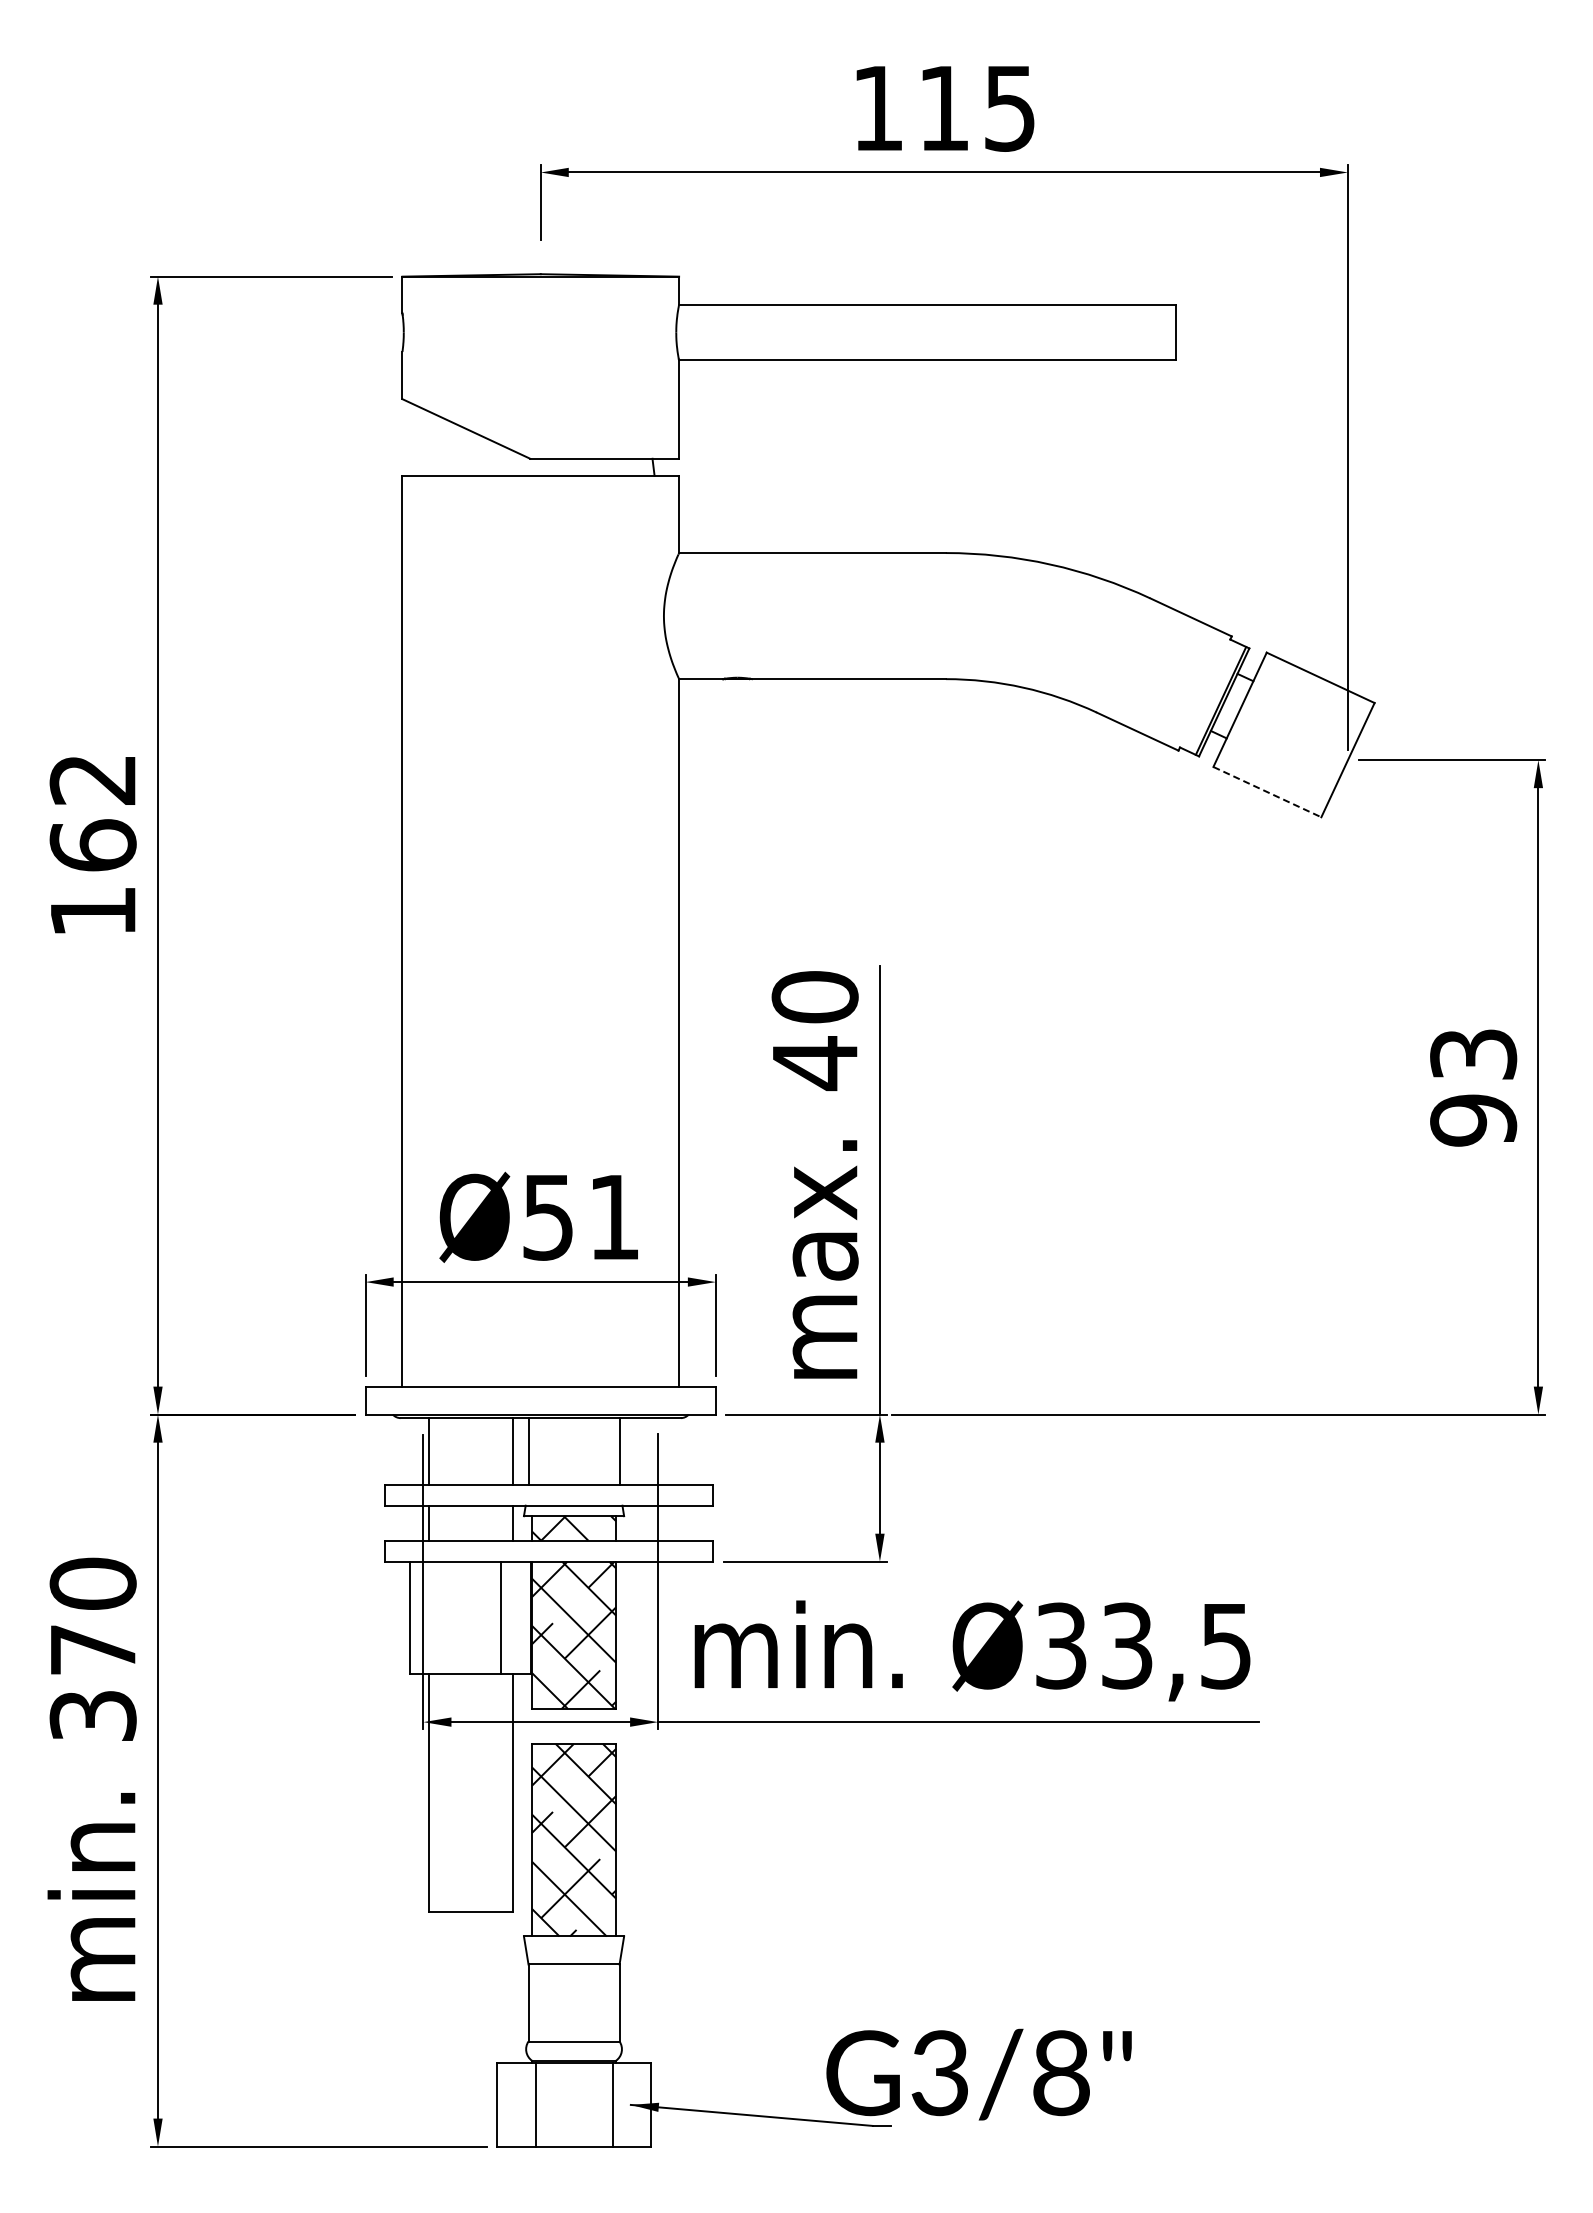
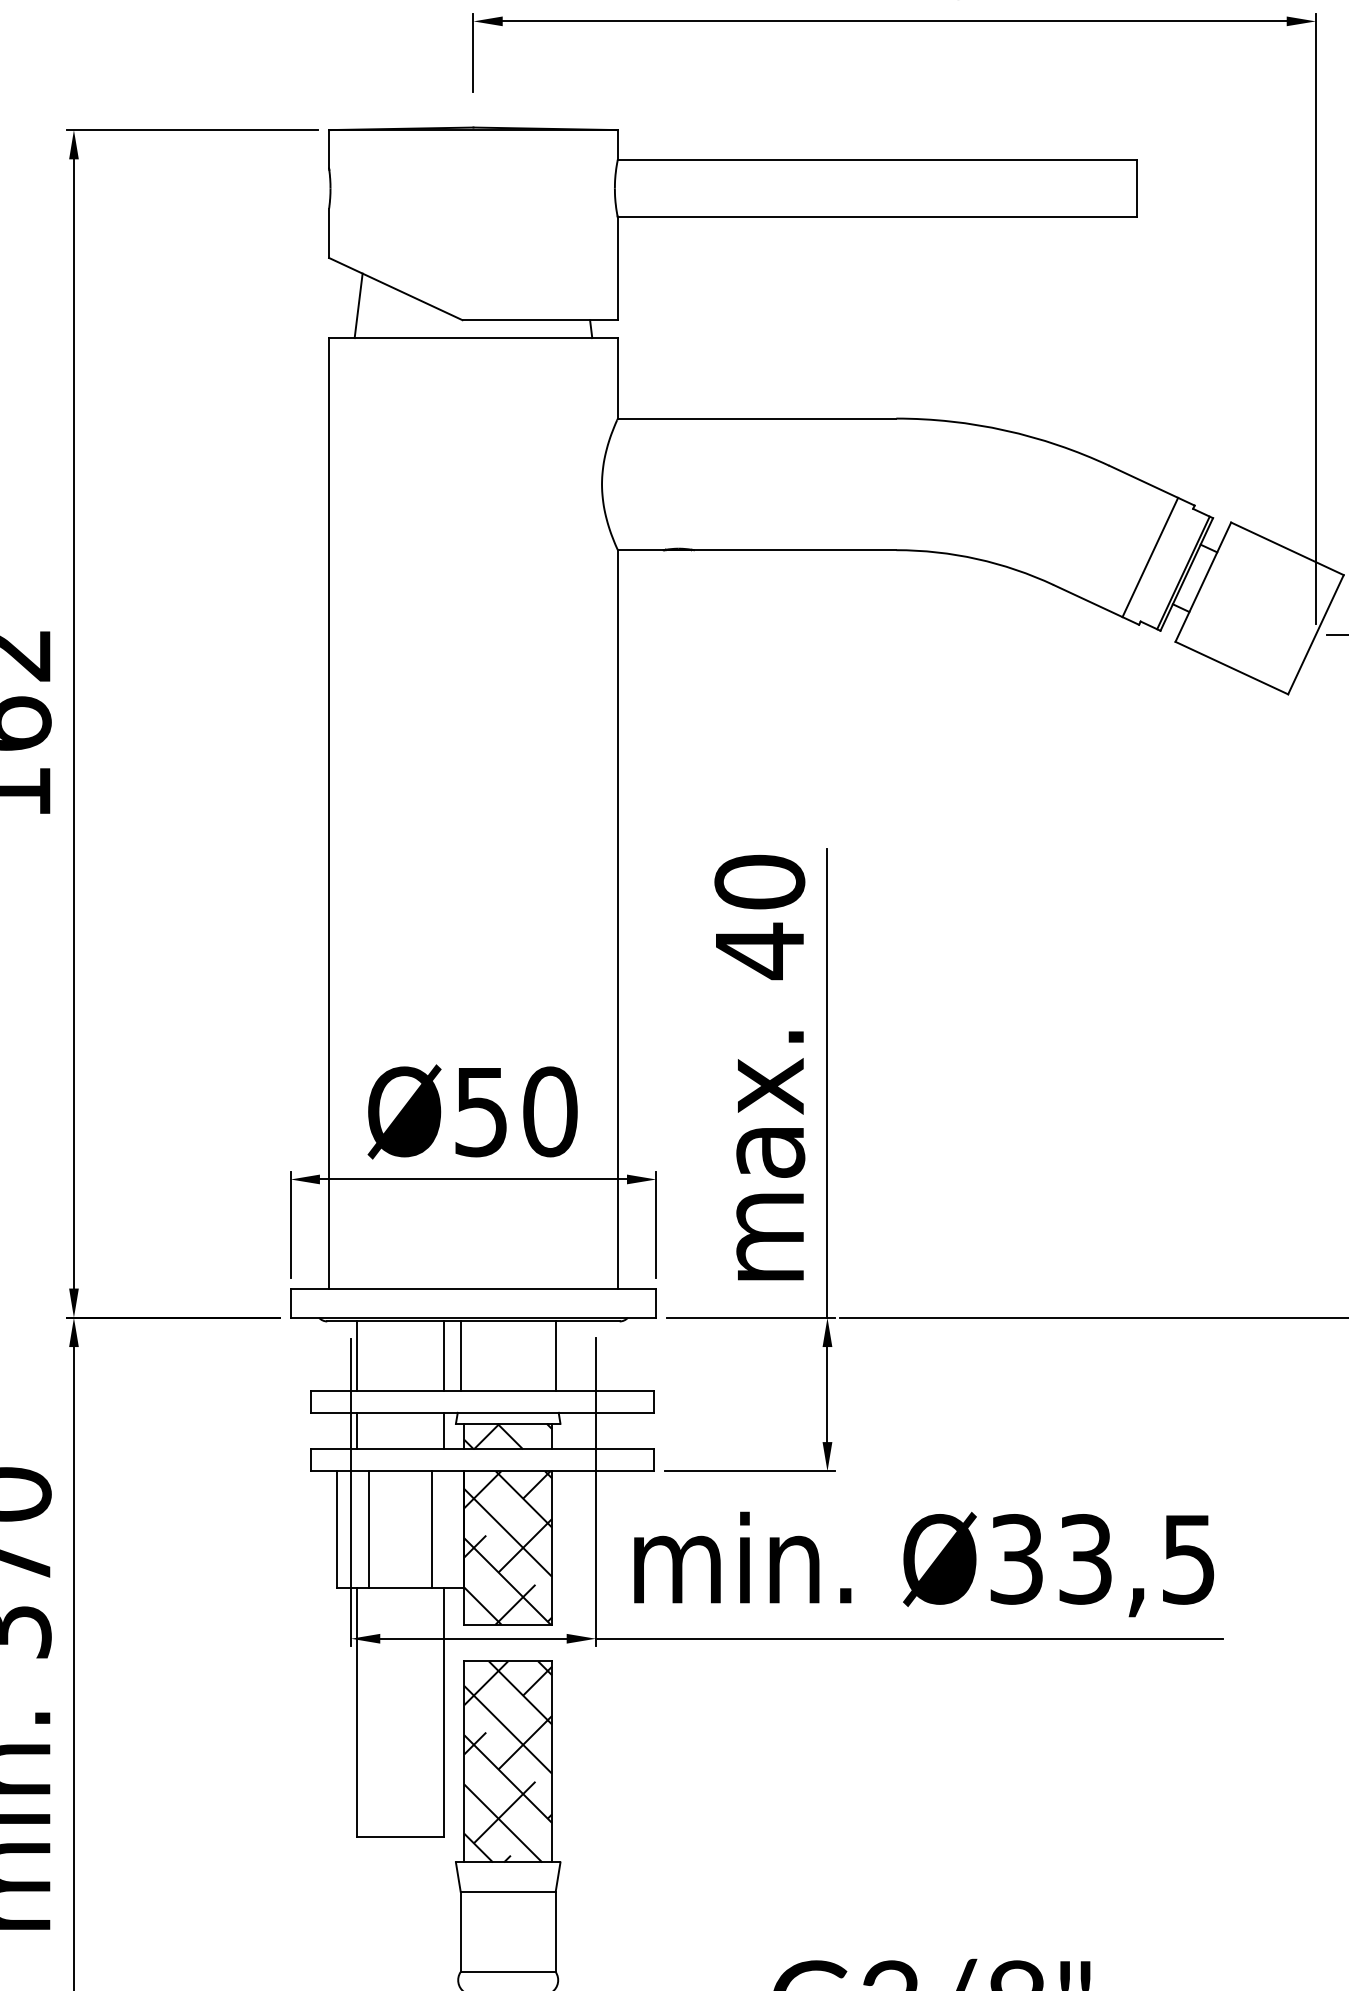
line: (430, 444) -> (358, 305), added
line: (1188, 685) -> (1149, 556), added
line: (1267, 792) -> (1231, 668), dashed -> solid
text: (614, 1216) -> (550, 1111), Ø51 -> Ø50
line: (440, 1617) -> (368, 1529), added

